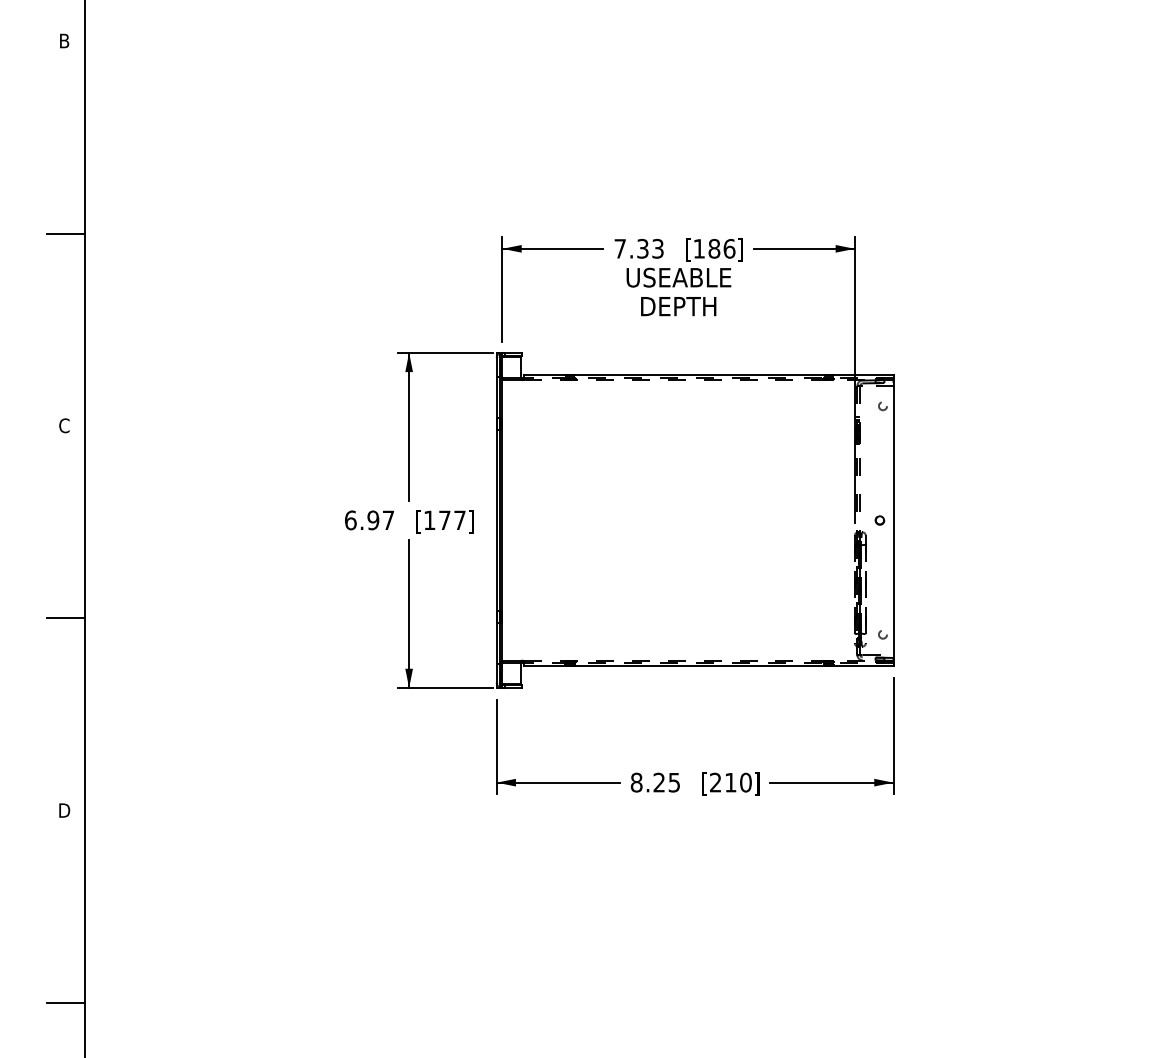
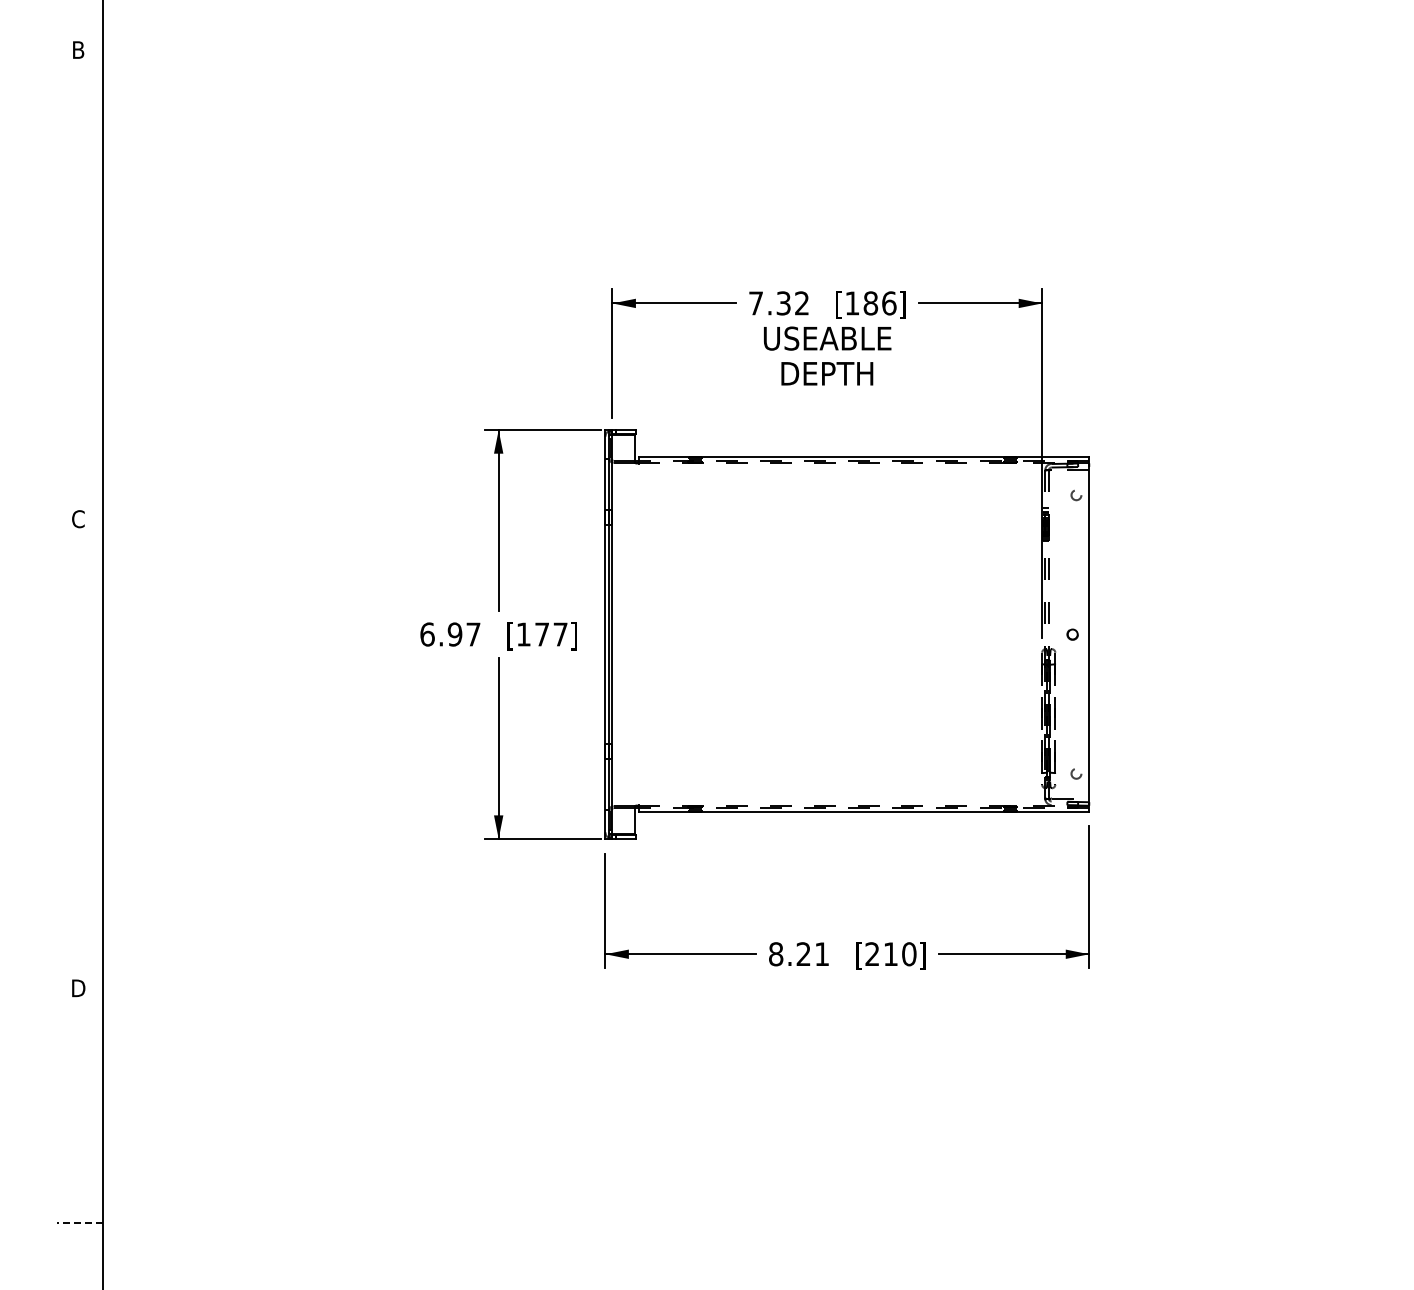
line: (65, 233) -> (79, 284), removed
text: (657, 248) -> (801, 303), 7.33 -> 7.32
line: (65, 618) -> (79, 754), removed
text: (673, 782) -> (821, 954), 8.25 -> 8.21
line: (65, 1003) -> (79, 1223), solid -> dashed

